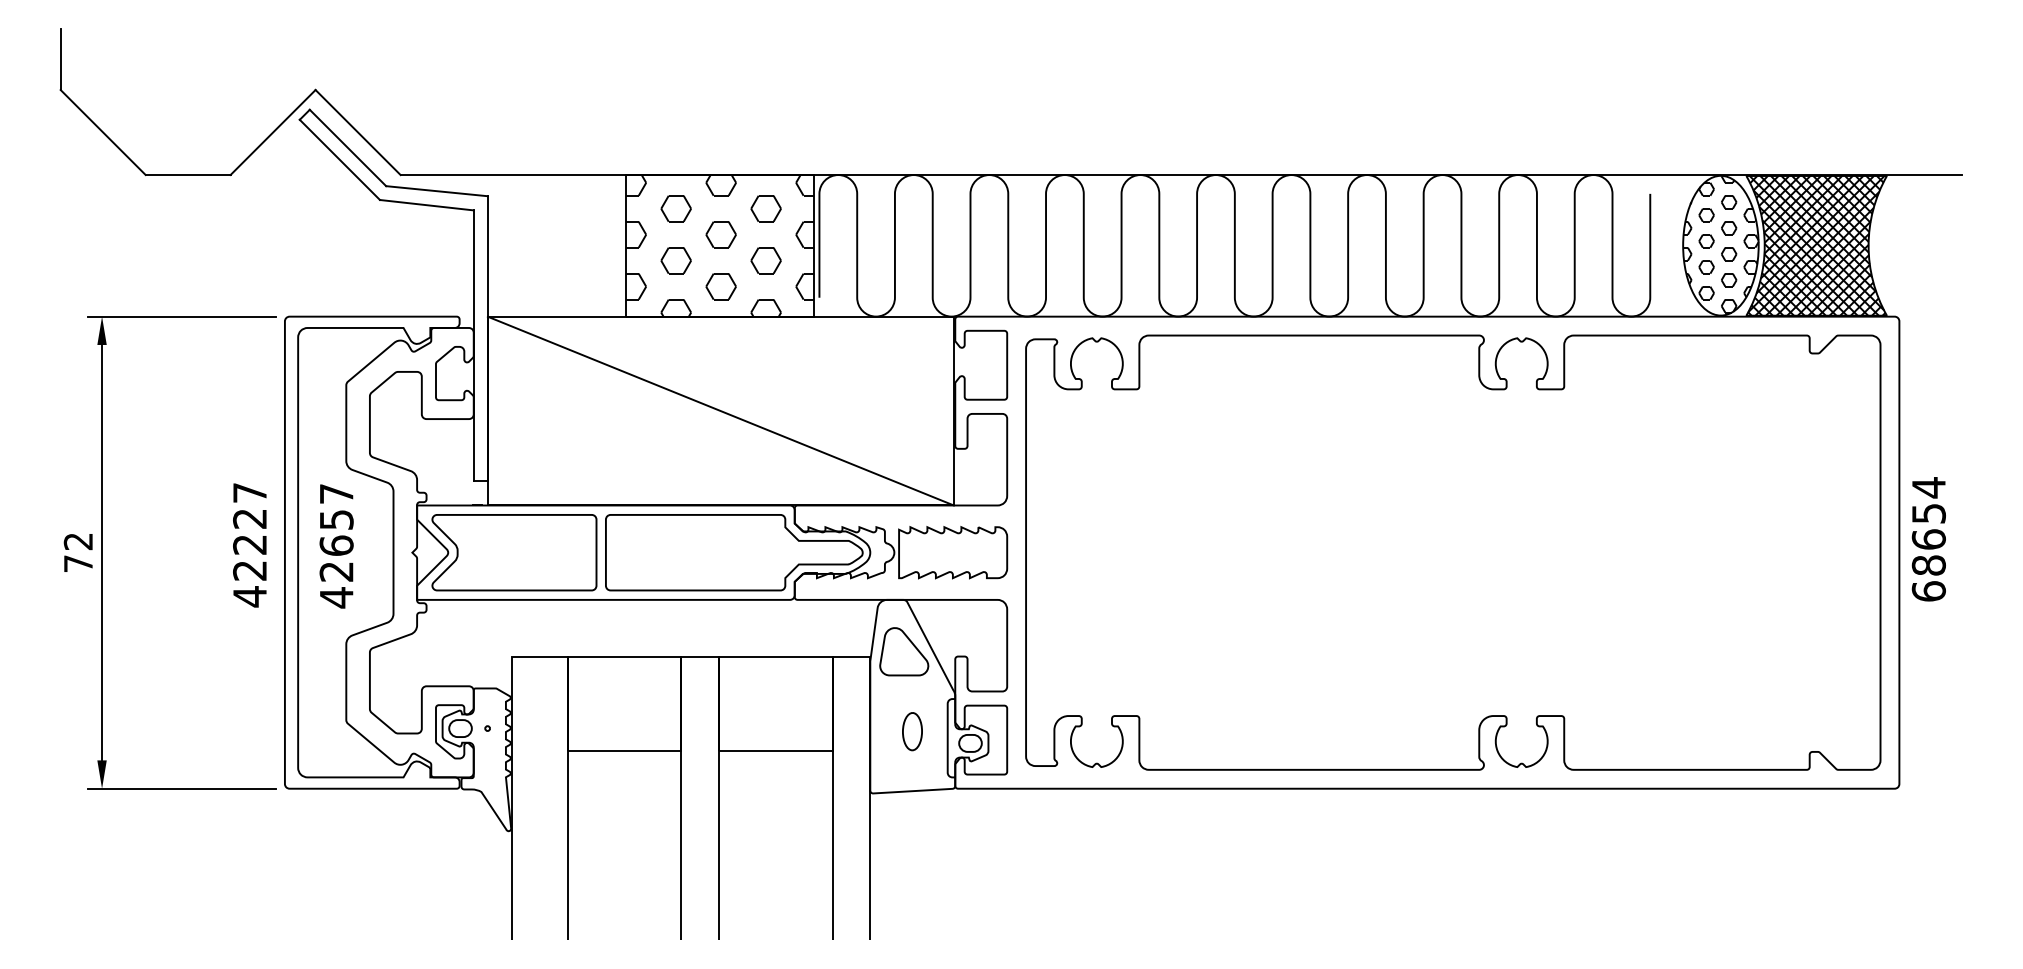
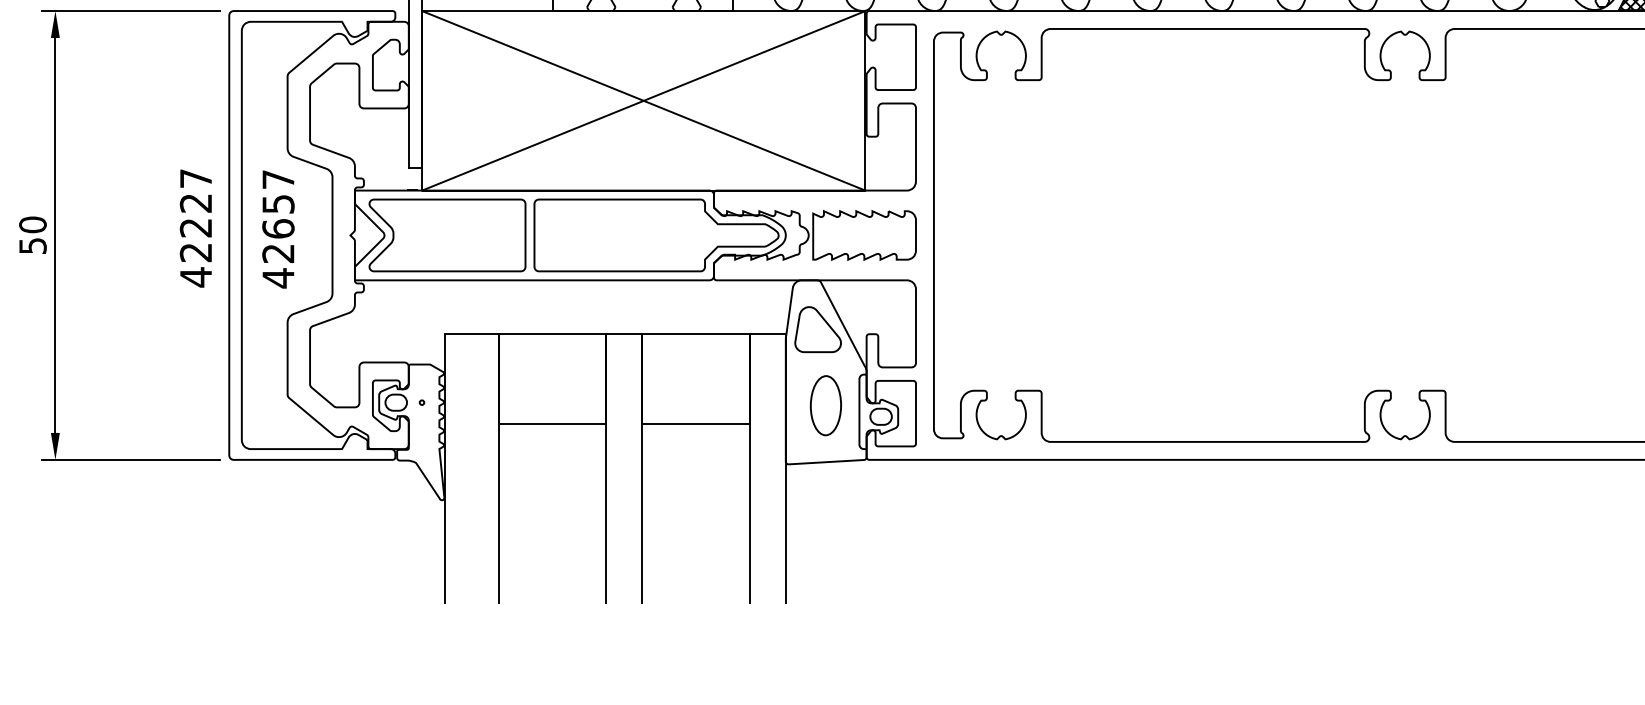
line: (720, 410) -> (643, 100), added
text: (78, 552) -> (32, 235), 72 -> 50
part: (912, 731) -> (825, 405), size x1.67

